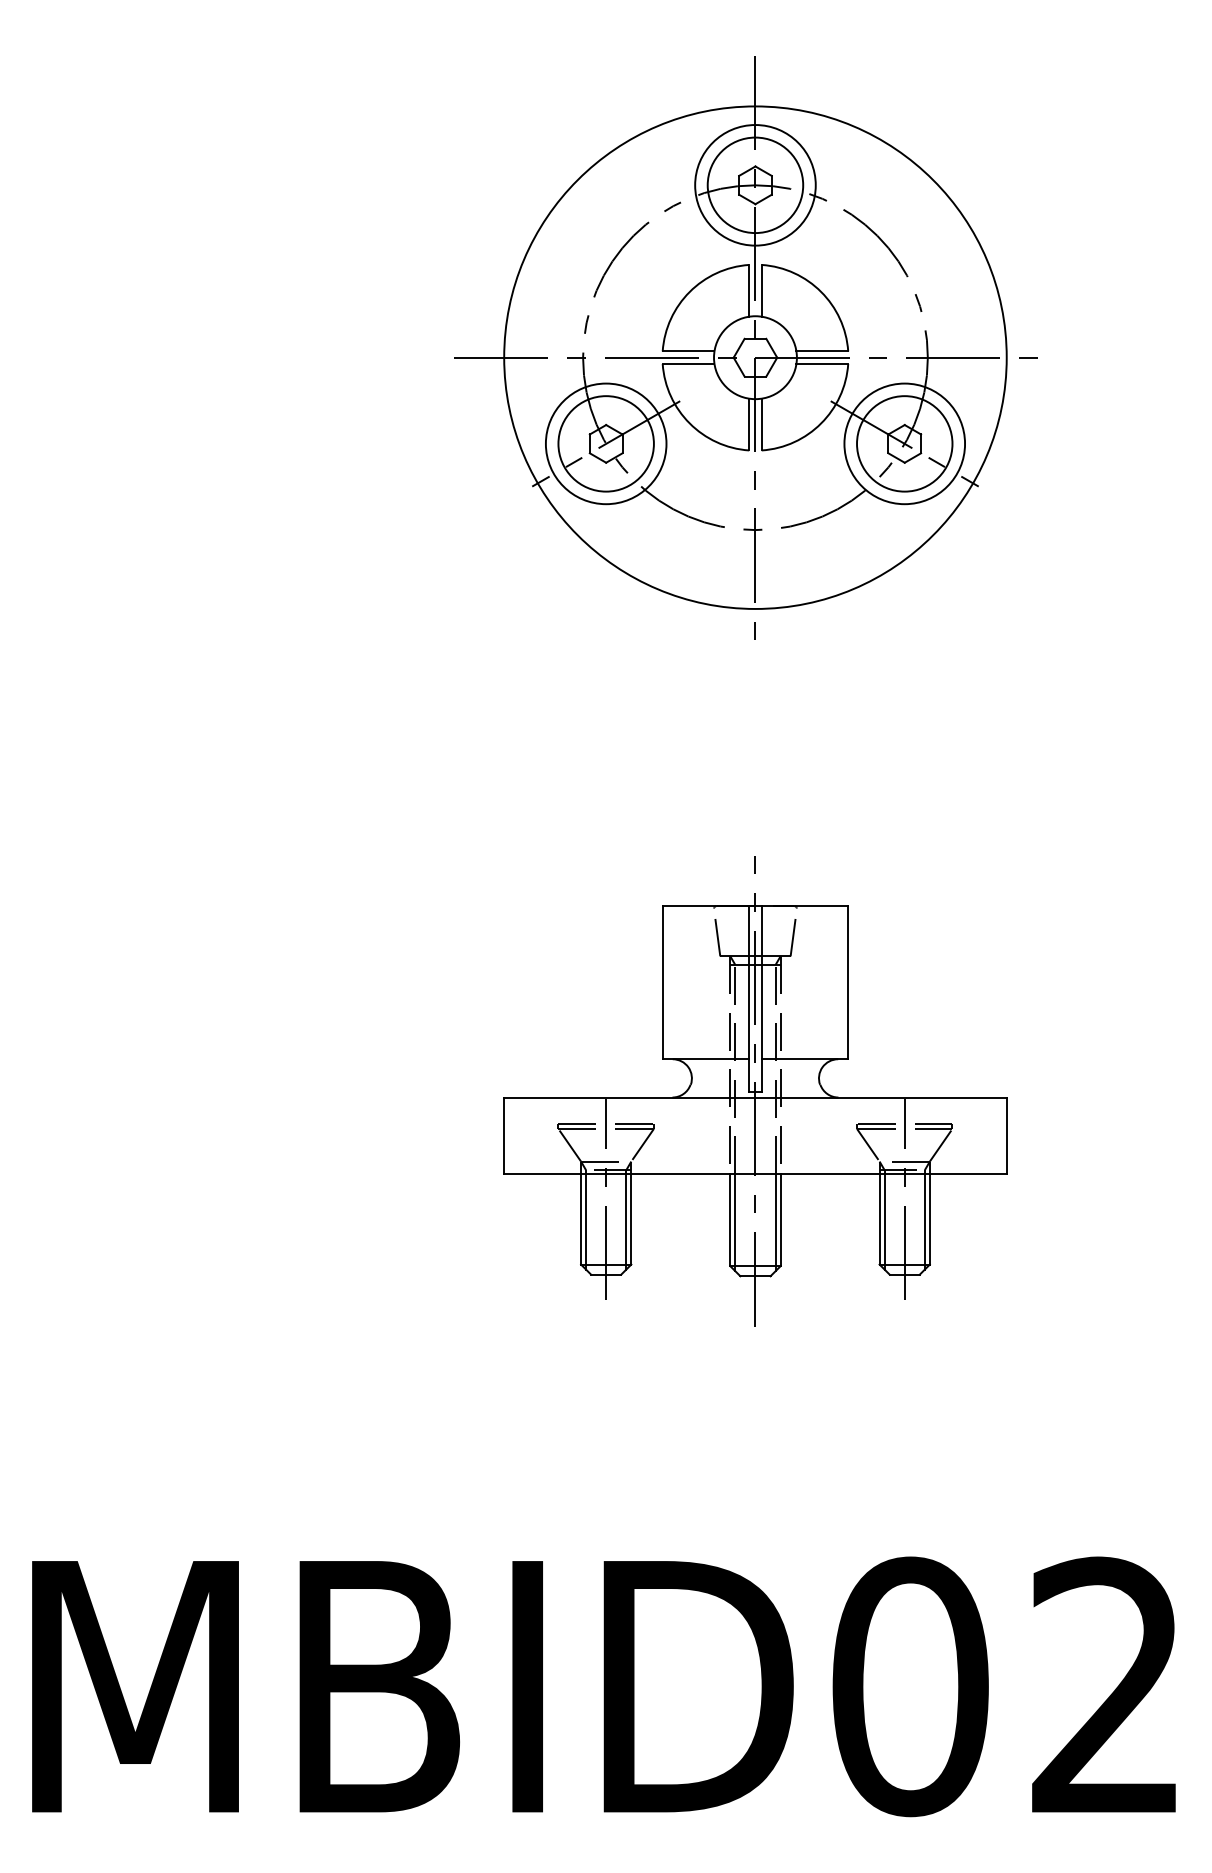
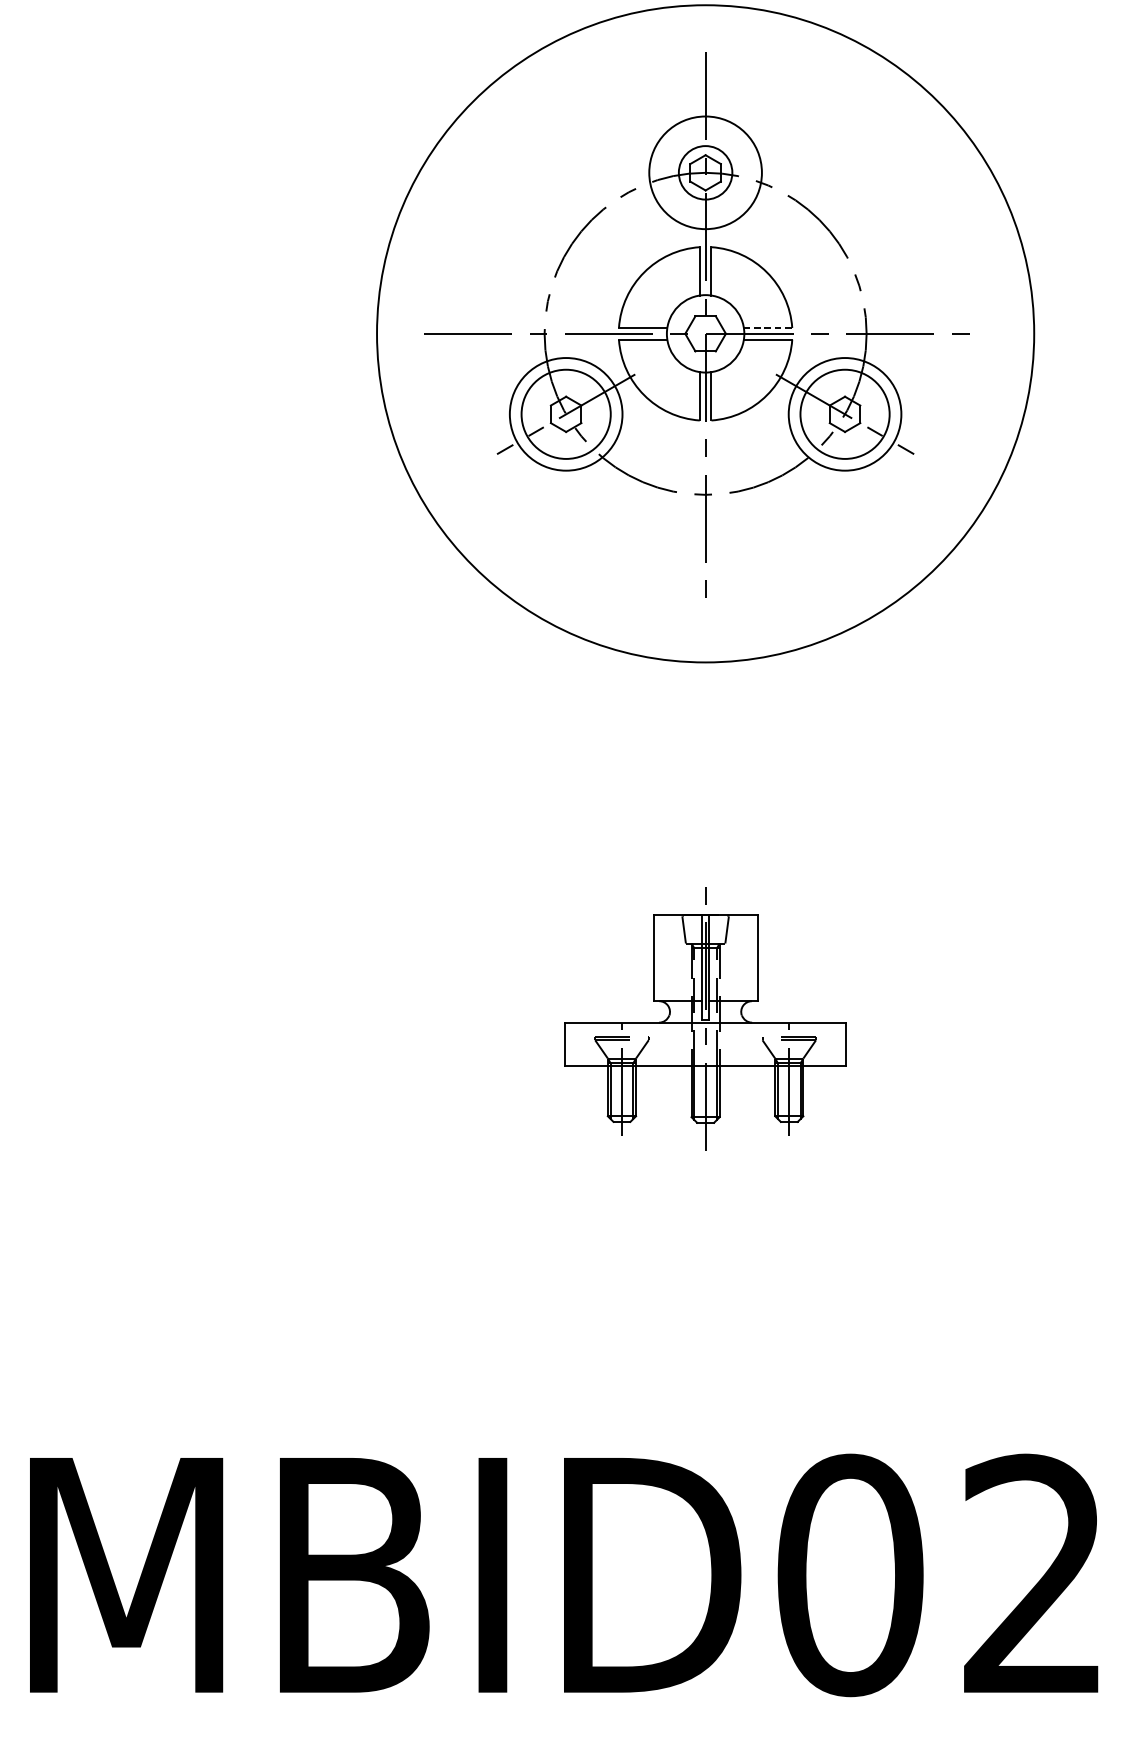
circle: (755, 185) -> (705, 172), size x0.6
line: (822, 351) -> (768, 328), solid -> dashed
circle: (755, 357) -> (705, 333), size x1.4
part: (755, 1091) -> (705, 1019), size x0.6

